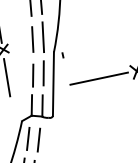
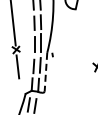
line: (98, 78) -> (73, 70), removed
line: (52, 84) -> (45, 72), solid -> dashed

